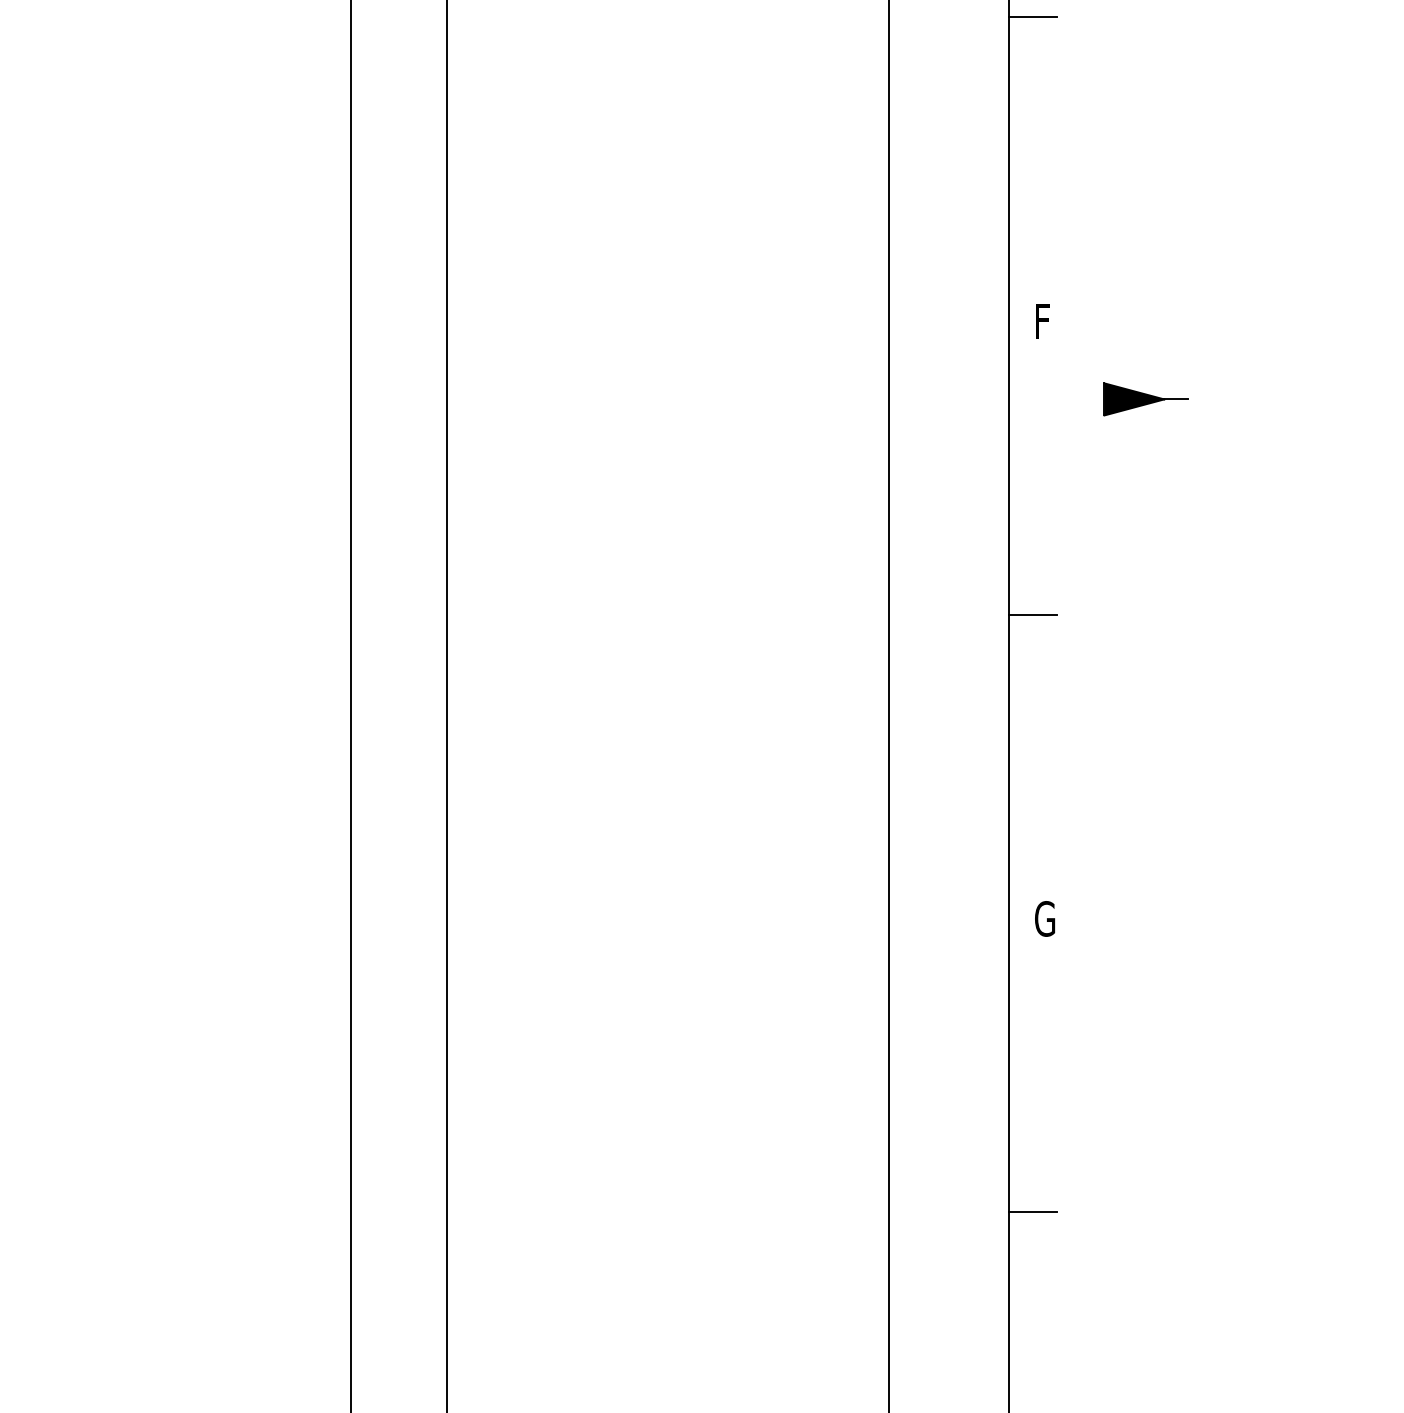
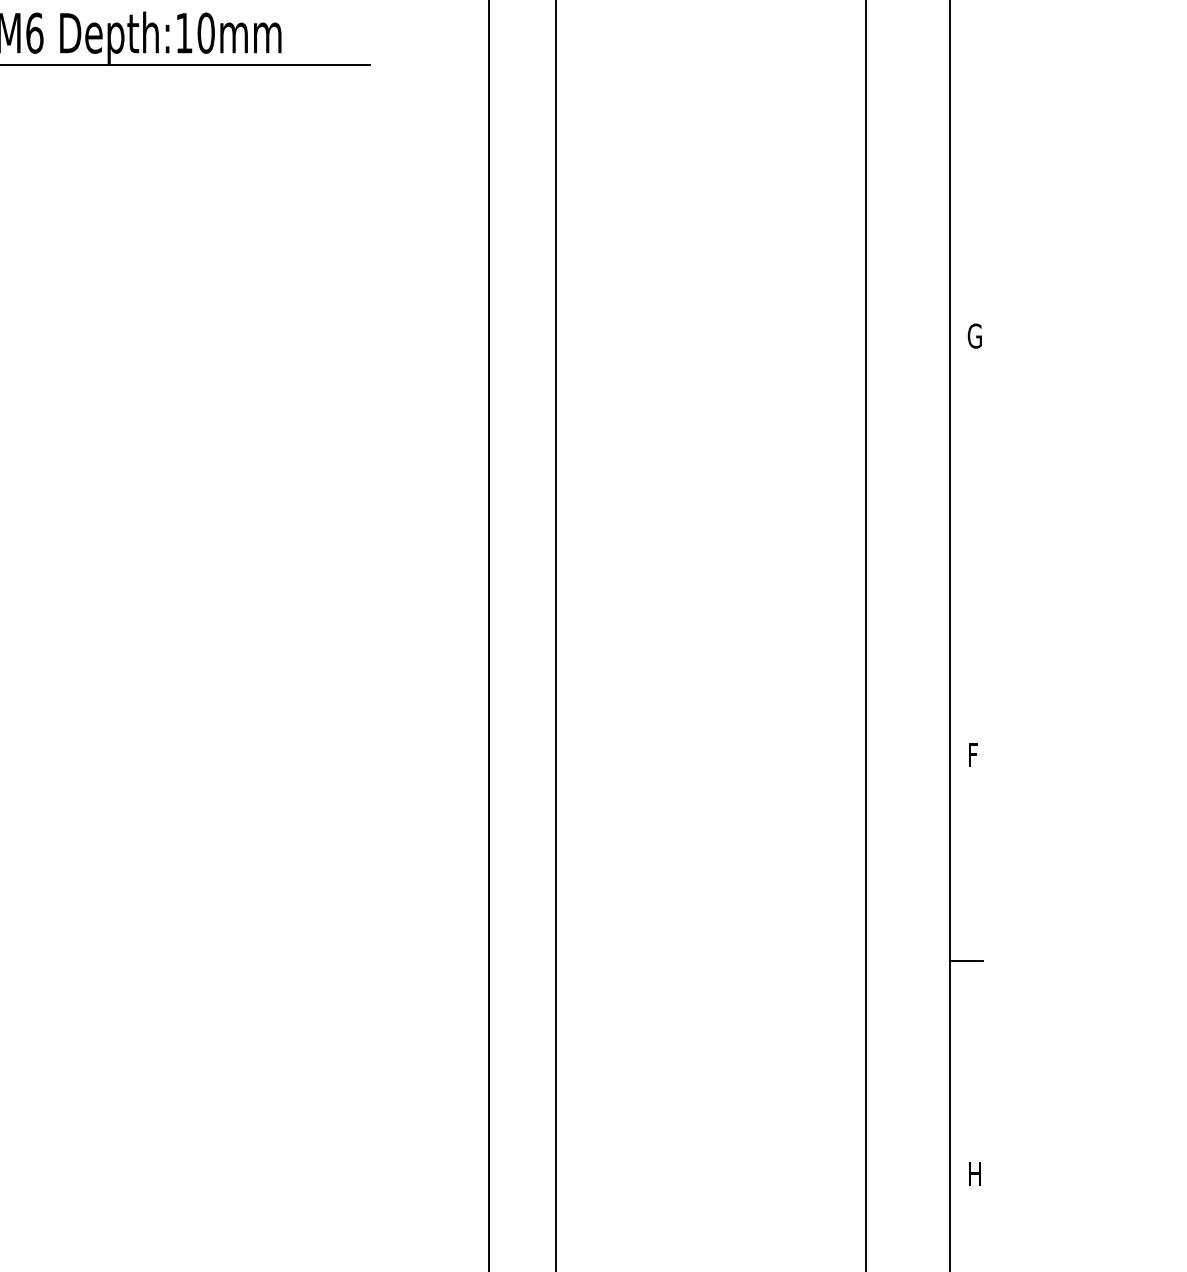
line: (1033, 16) -> (966, 122), removed
text: (1044, 320) -> (974, 335), F -> G
part: (1145, 398) -> (1045, 390), removed
line: (1033, 614) -> (966, 541), removed
text: (1044, 918) -> (974, 754), G -> F

